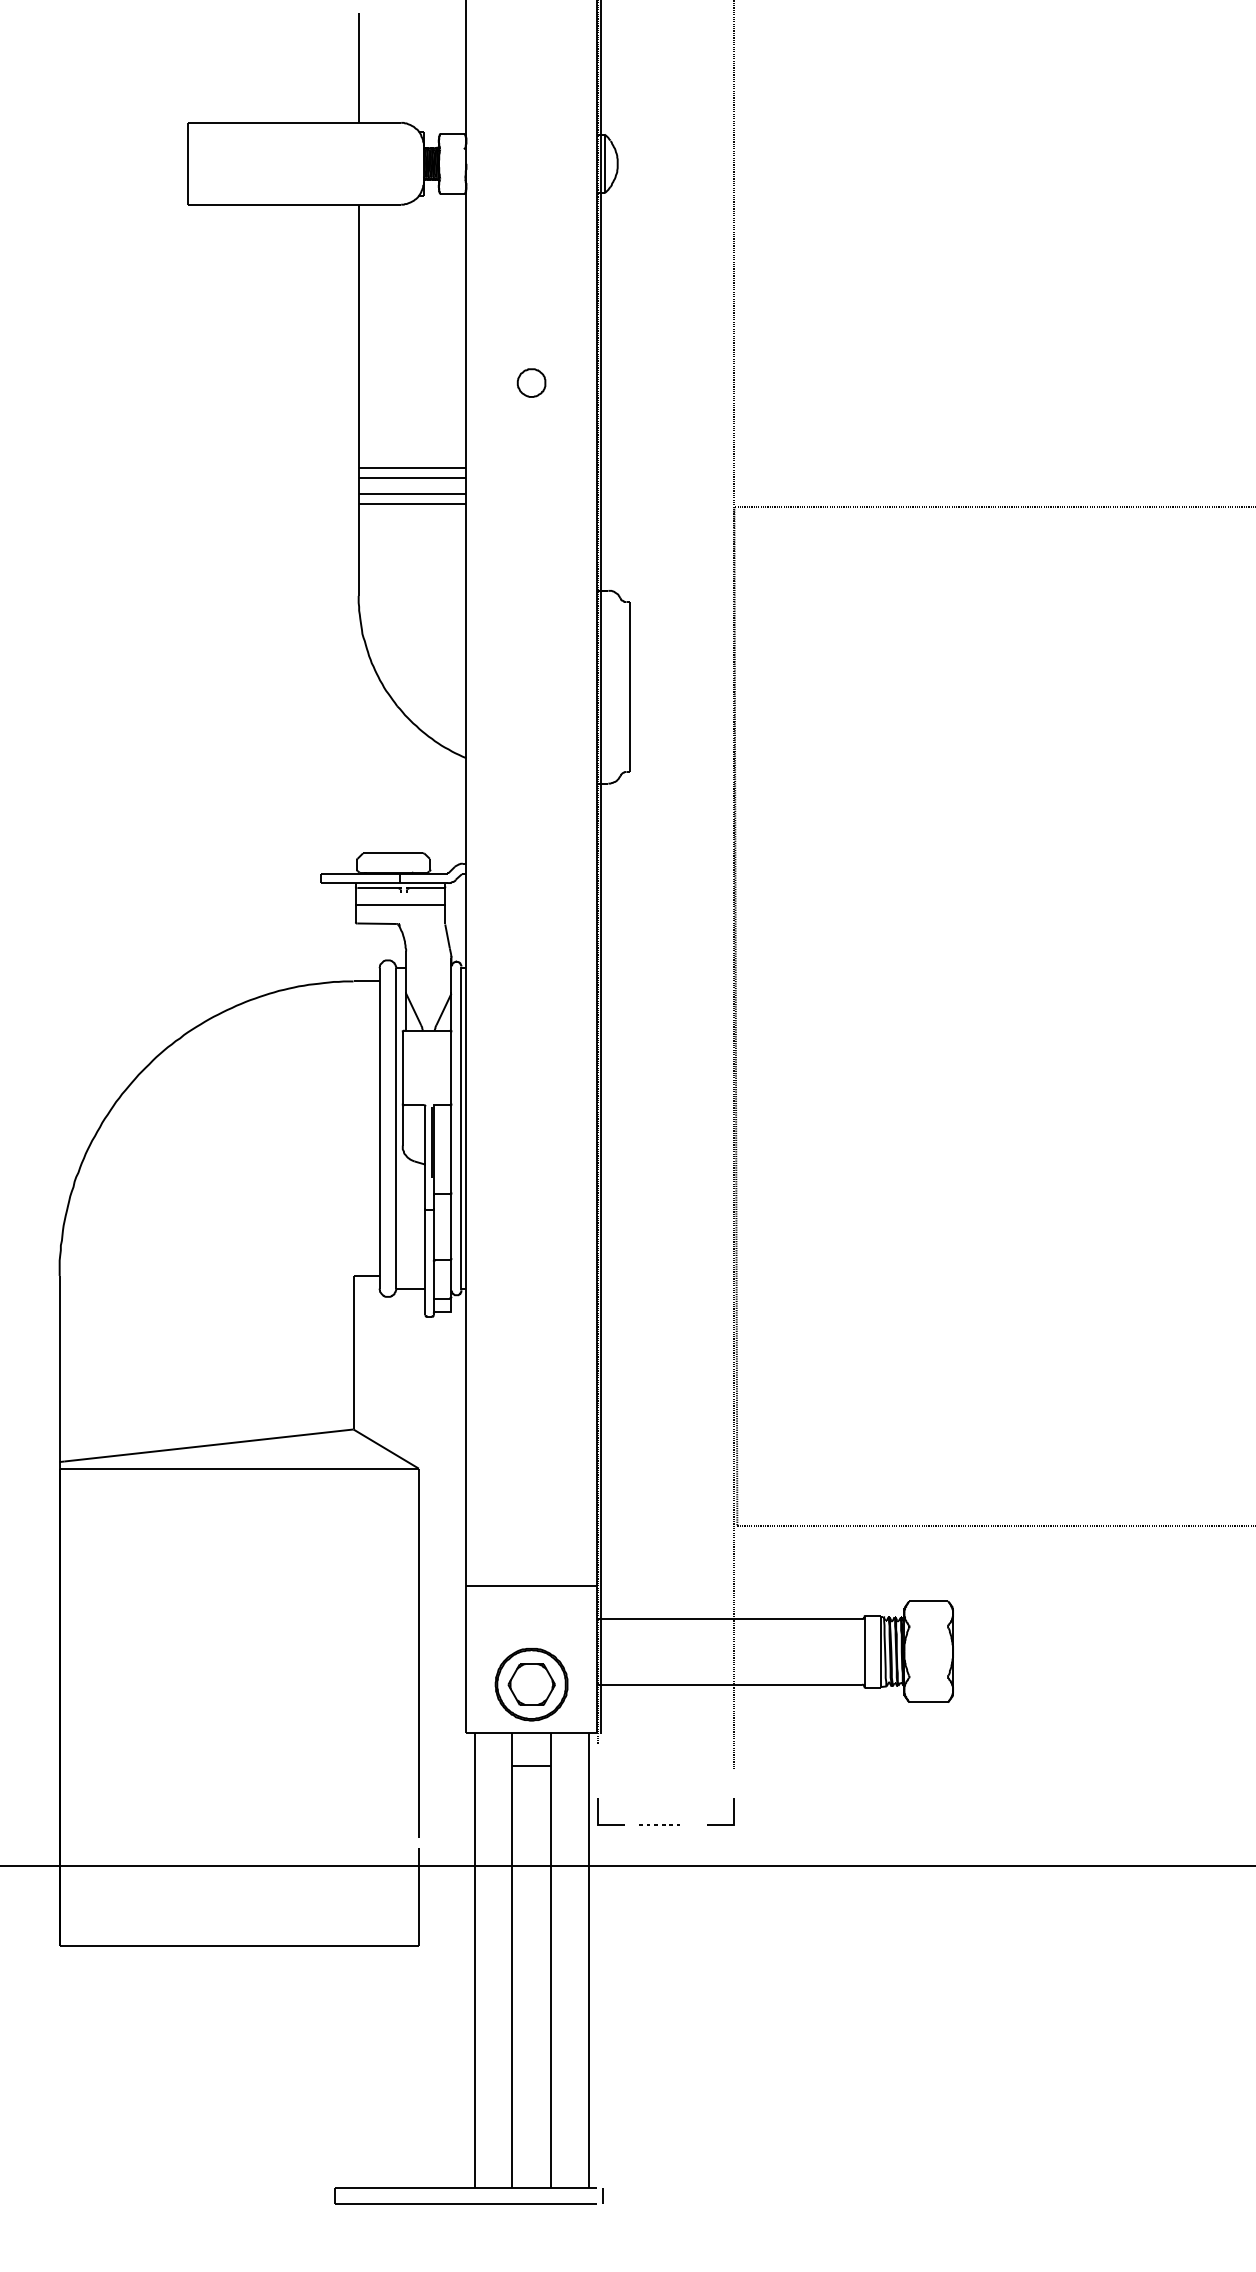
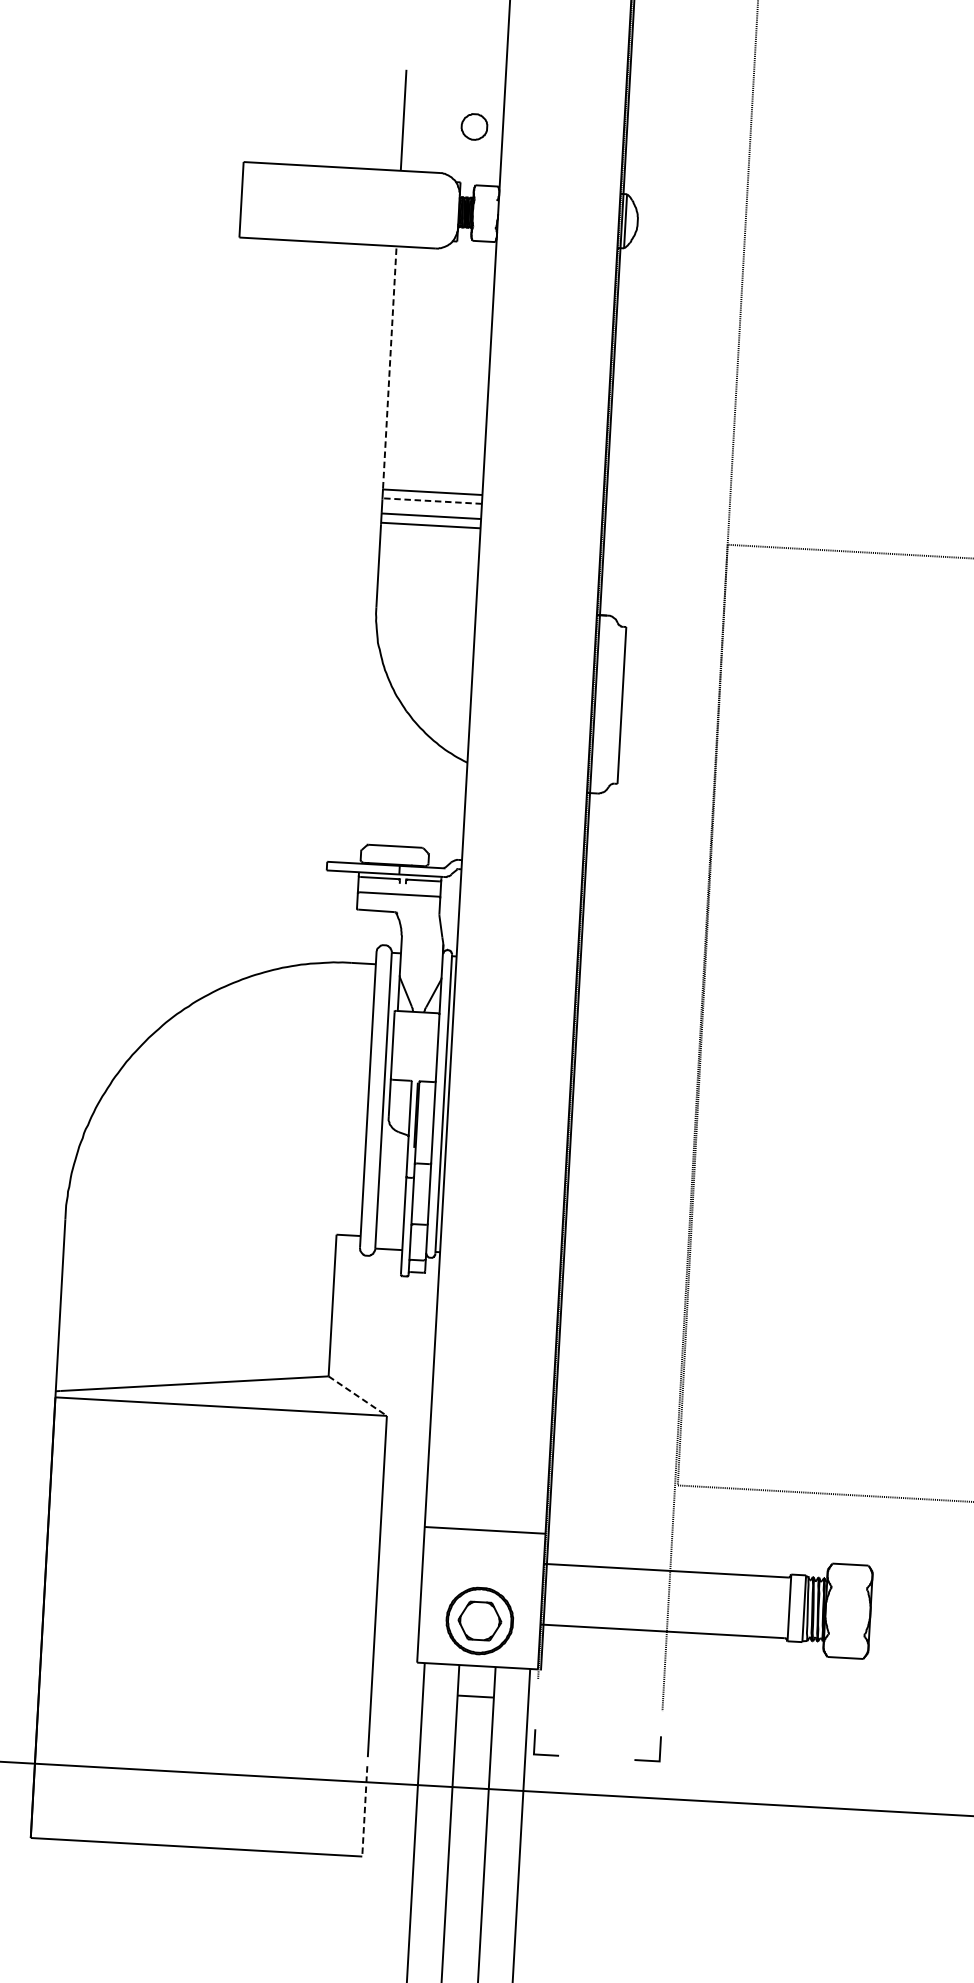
line: (358, 335) -> (389, 367), solid -> dashed
part: (531, 382) -> (474, 126), moved
line: (412, 477) -> (432, 500), solid -> dashed
line: (386, 1449) -> (358, 1396), solid -> dashed
line: (657, 1824) -> (588, 1756), removed
line: (418, 1897) -> (364, 1811), solid -> dashed

